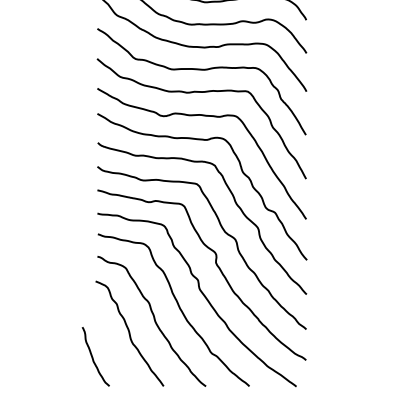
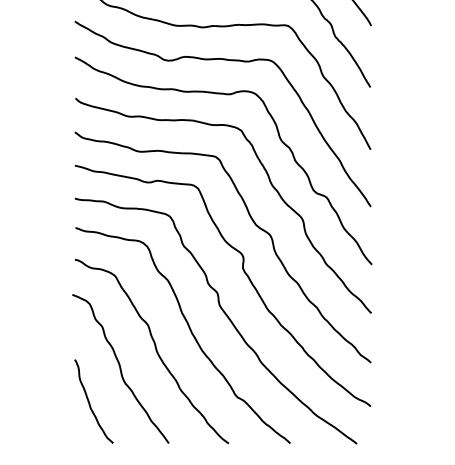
curve: (93, 357) -> (90, 402), moved

